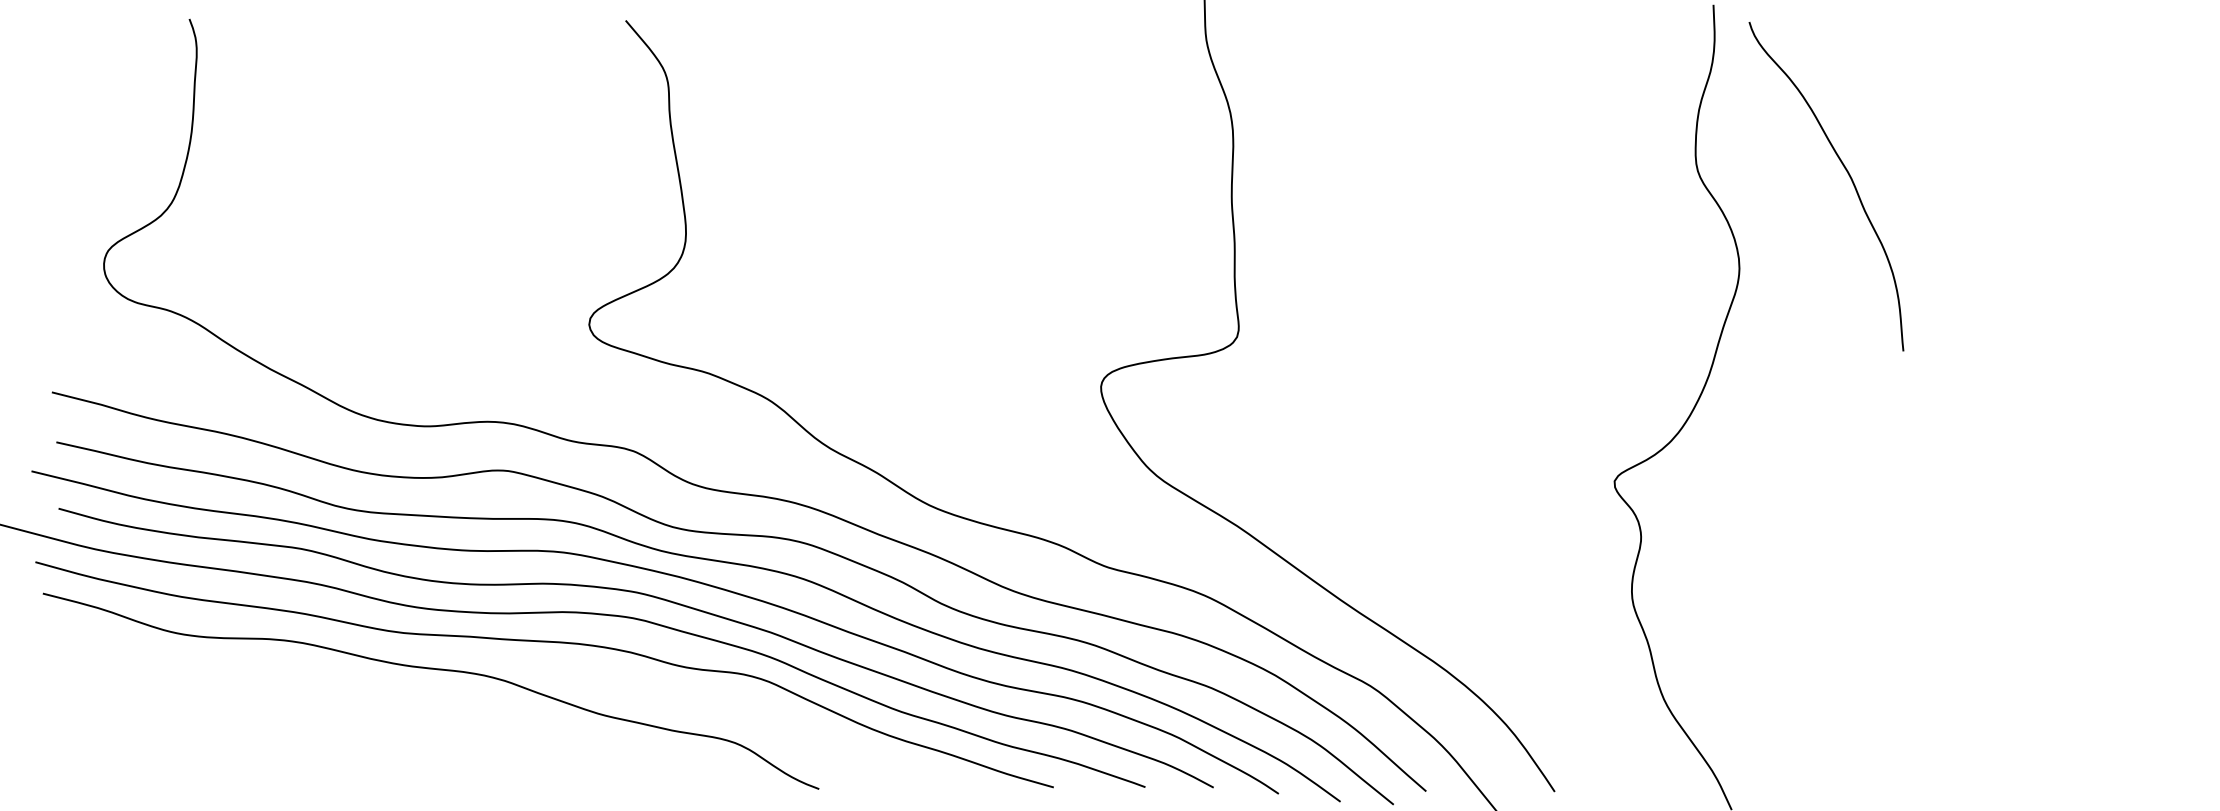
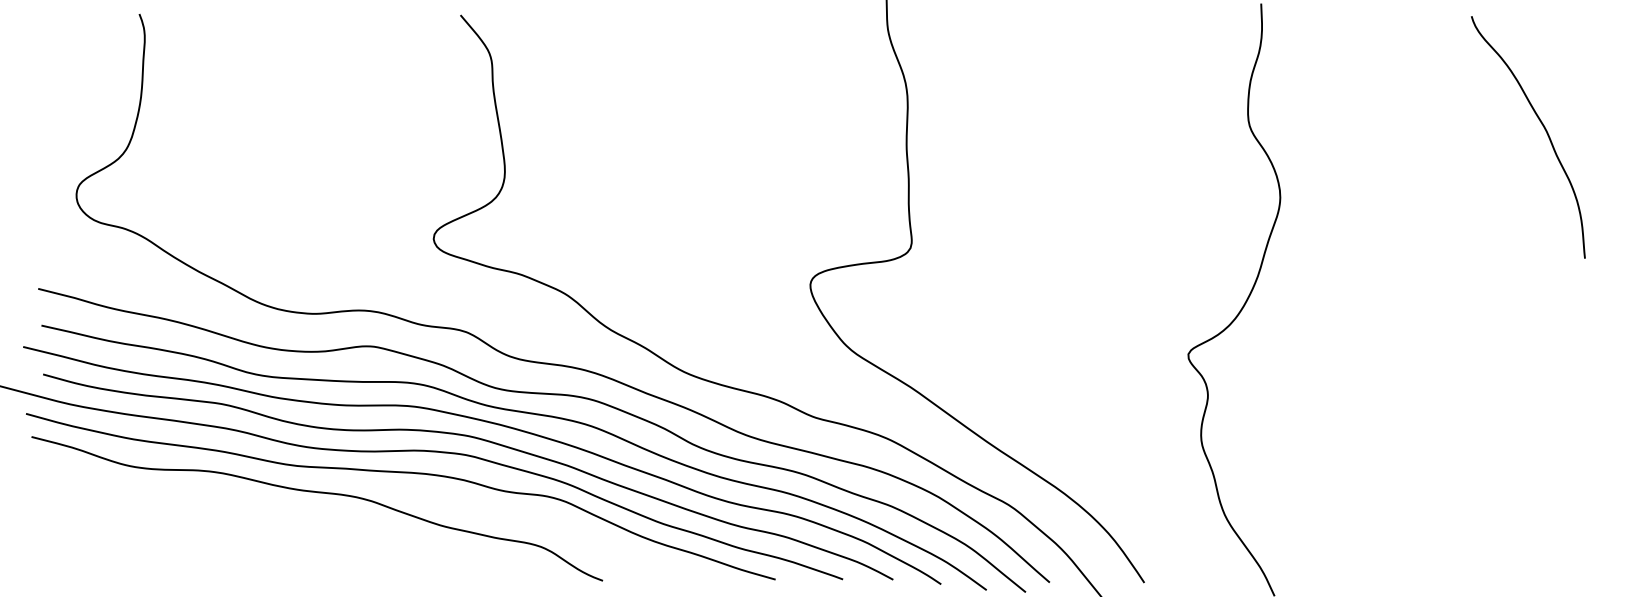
curve: (1845, 171) -> (1542, 126), moved

